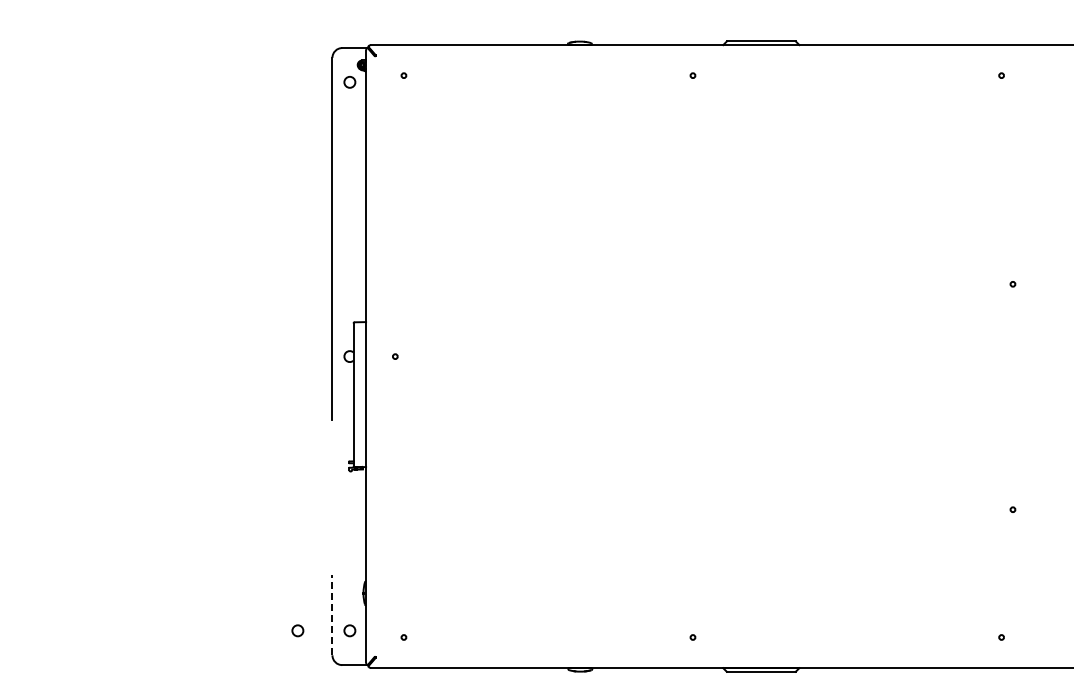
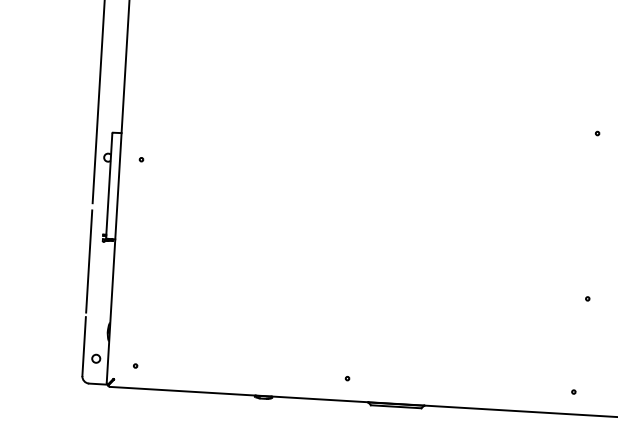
line: (332, 498) -> (89, 260), added
line: (332, 614) -> (84, 346), dashed -> solid
circle: (297, 630) -> (57, 356), removed

